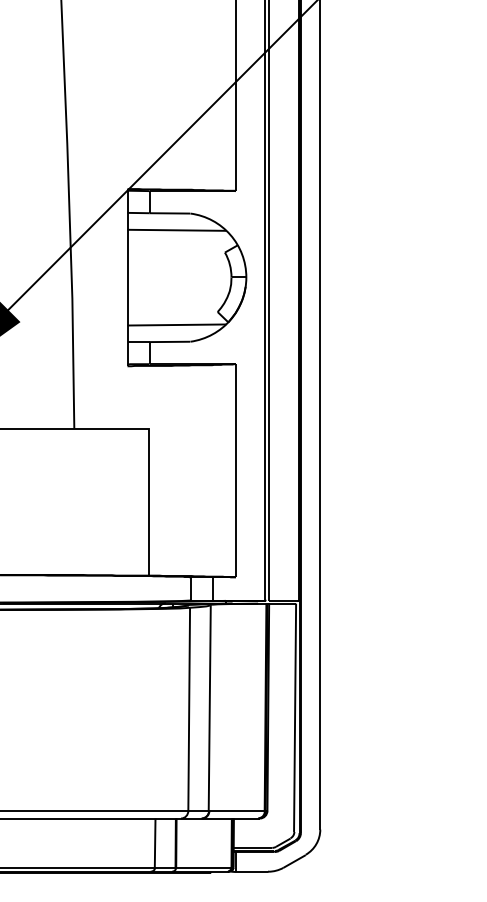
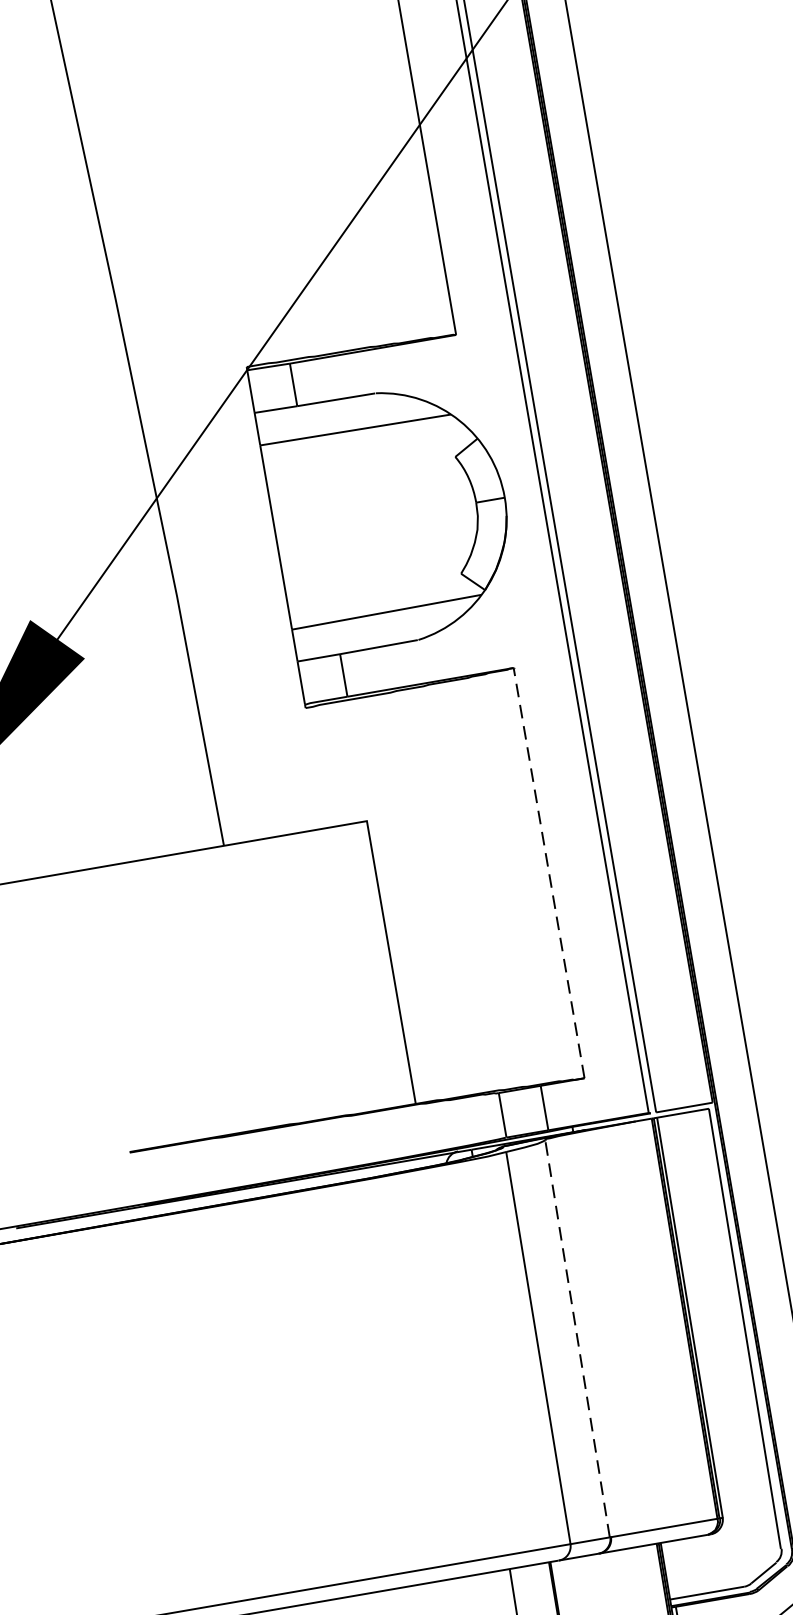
line: (235, 469) -> (547, 870), solid -> dashed
line: (209, 707) -> (576, 1337), solid -> dashed

